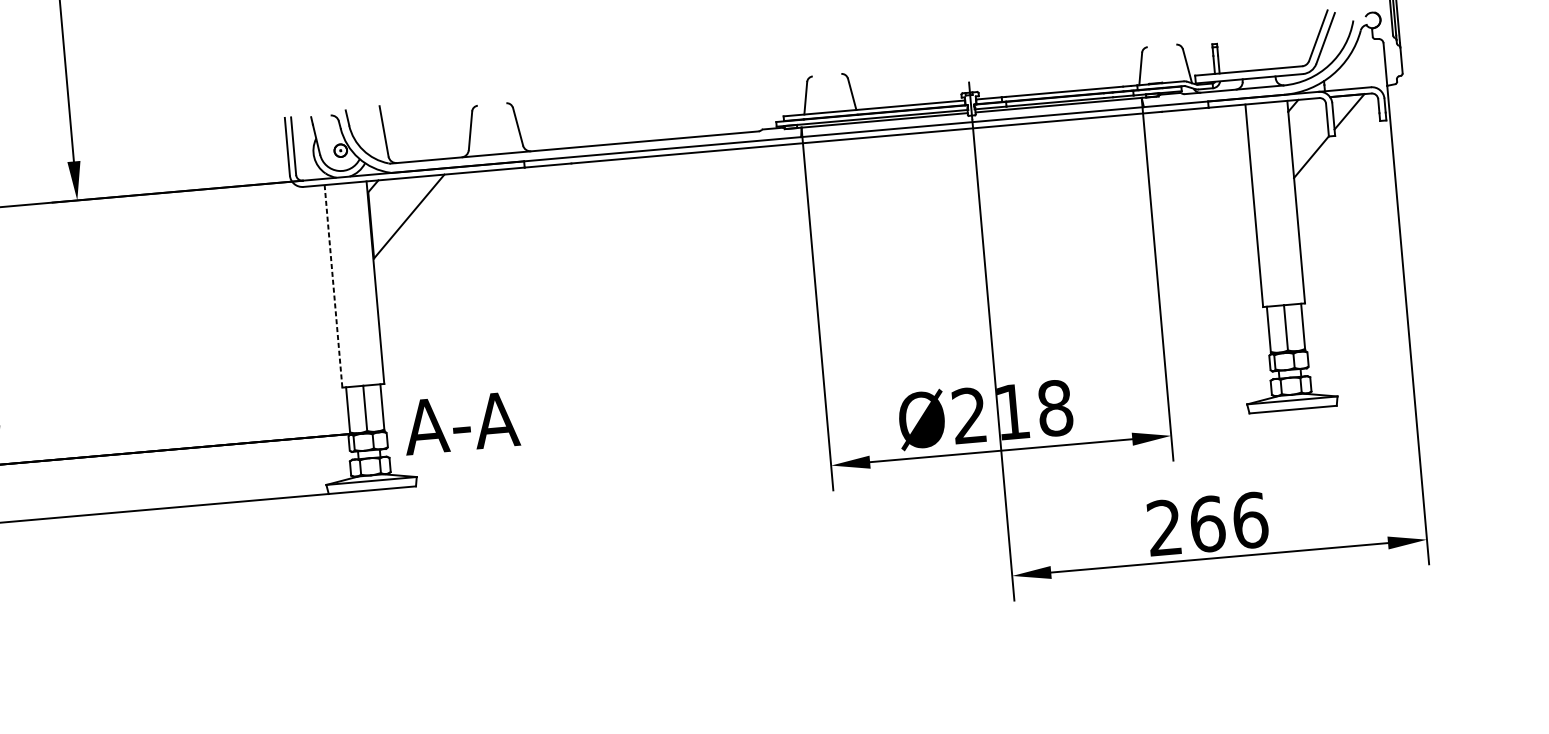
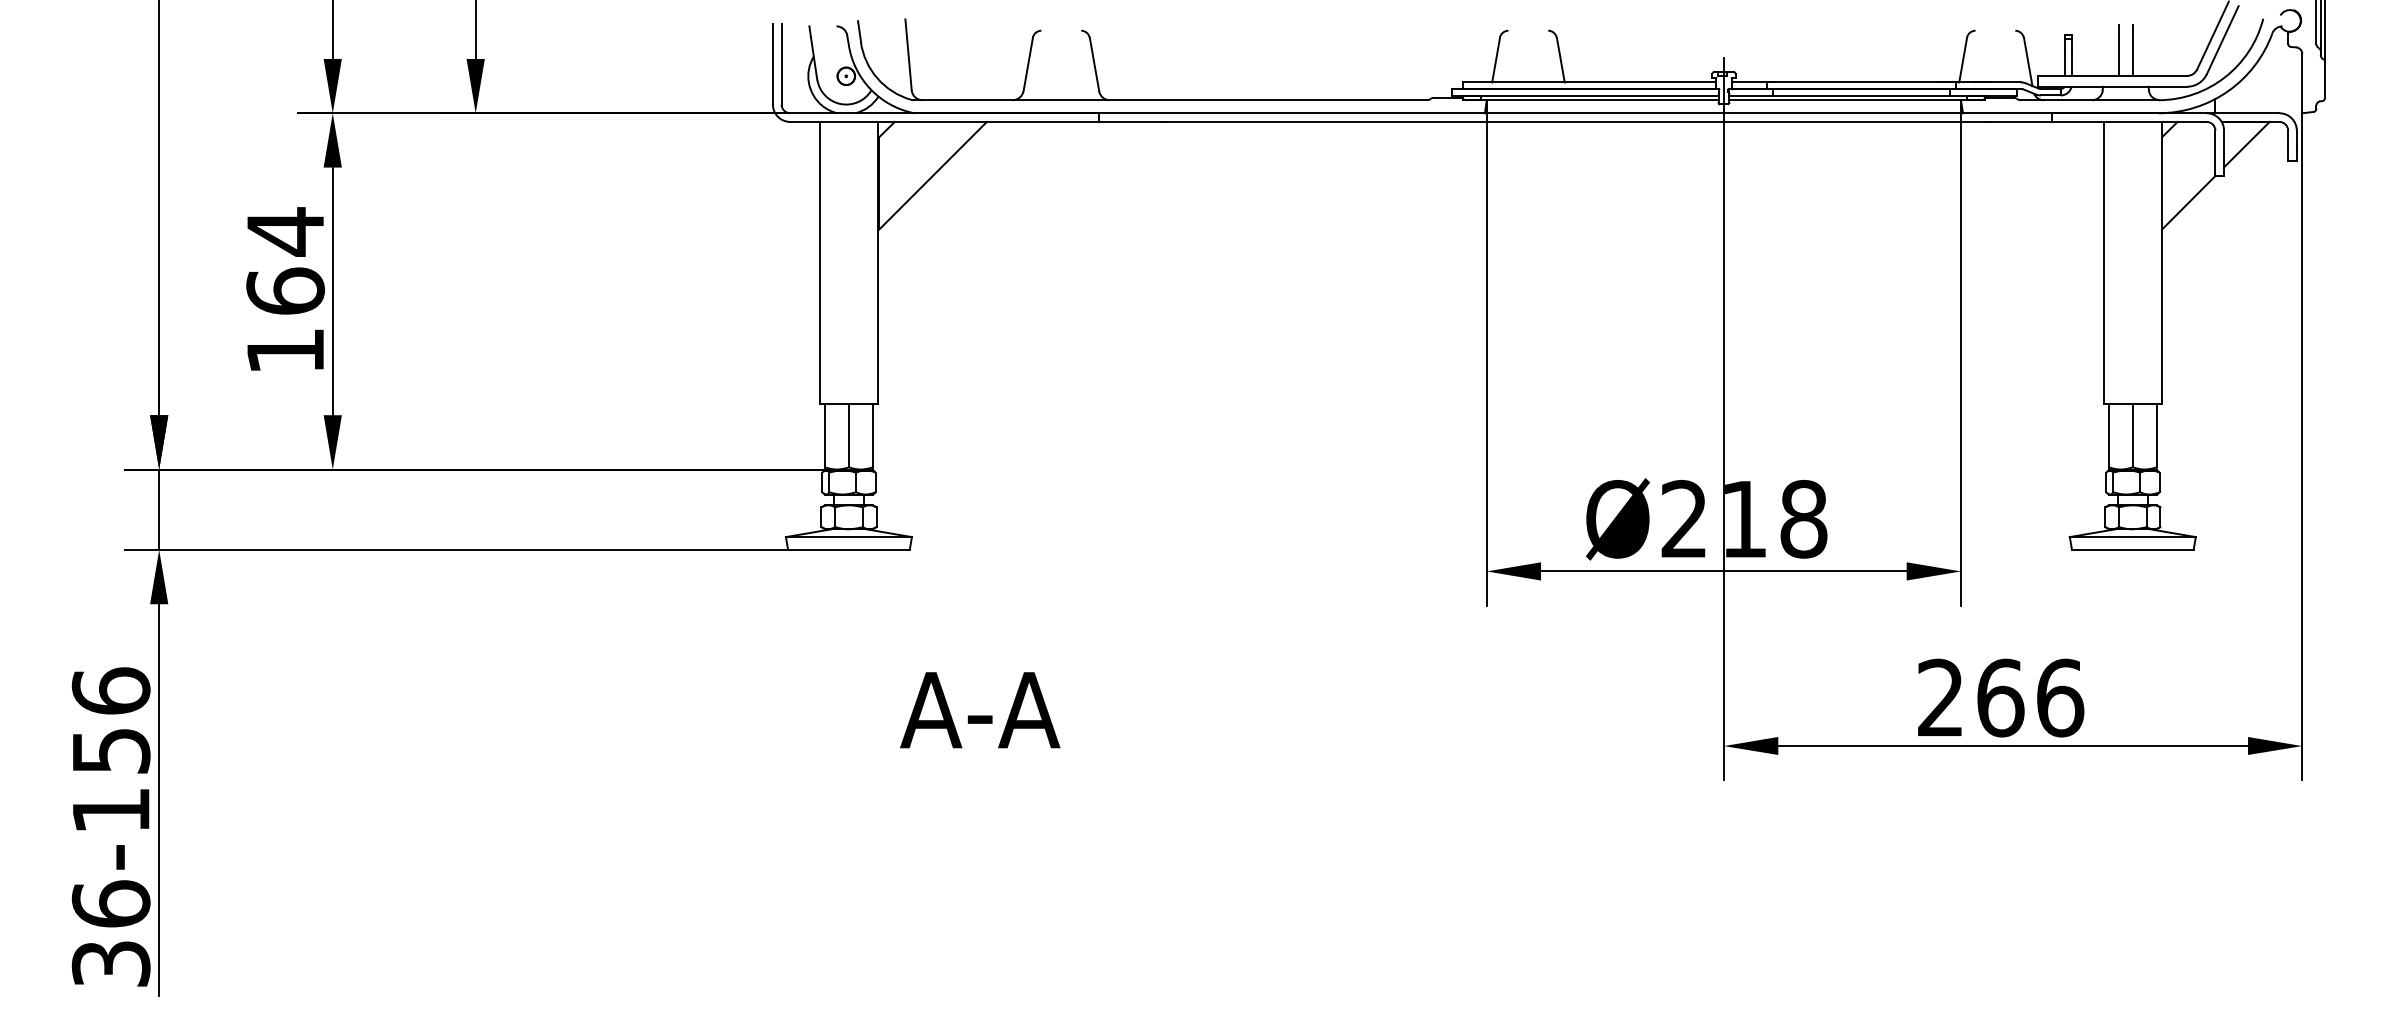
line: (1251, 51) -> (2118, 49), added
line: (1262, 51) -> (2133, 50), added
line: (333, 286) -> (819, 263), dashed -> solid
text: (461, 423) -> (980, 710), moved

